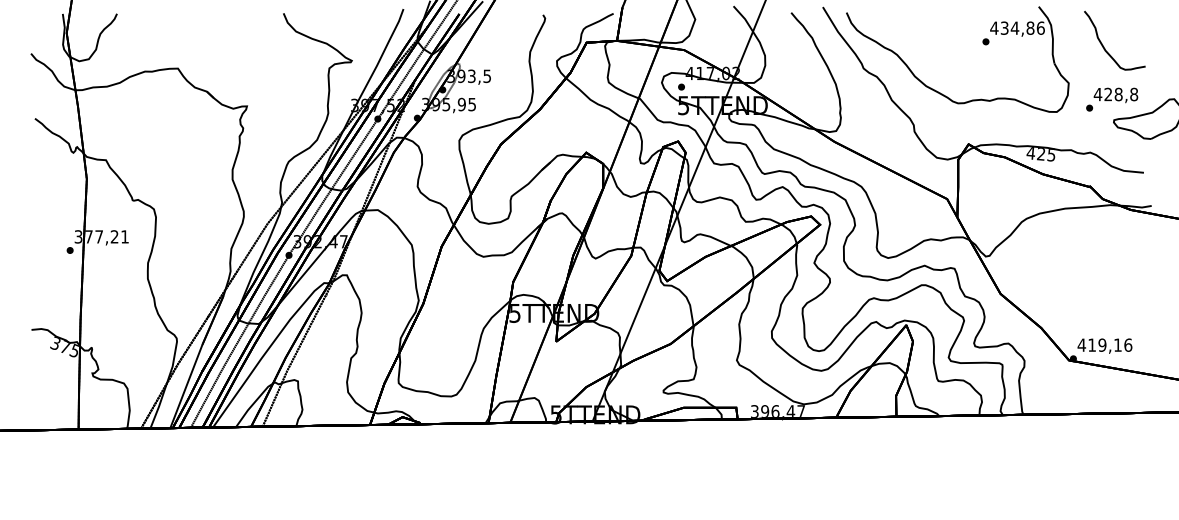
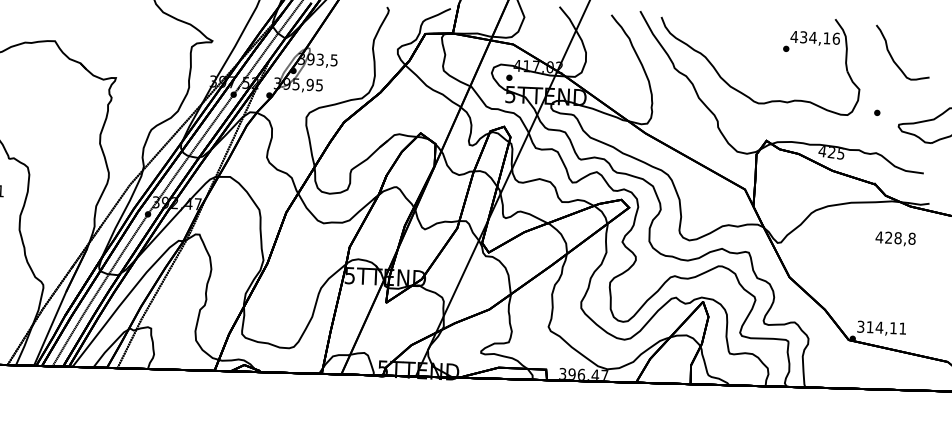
text: (1030, 27) -> (827, 37), 434,86 -> 434,16
text: (1115, 95) -> (895, 238), moved
text: (1104, 344) -> (881, 327), 419,16 -> 314,11

